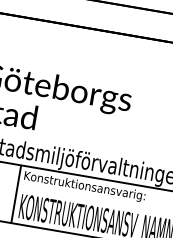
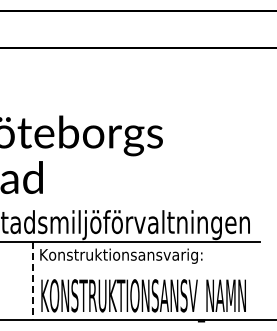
line: (16, 194) -> (33, 281), solid -> dashed

